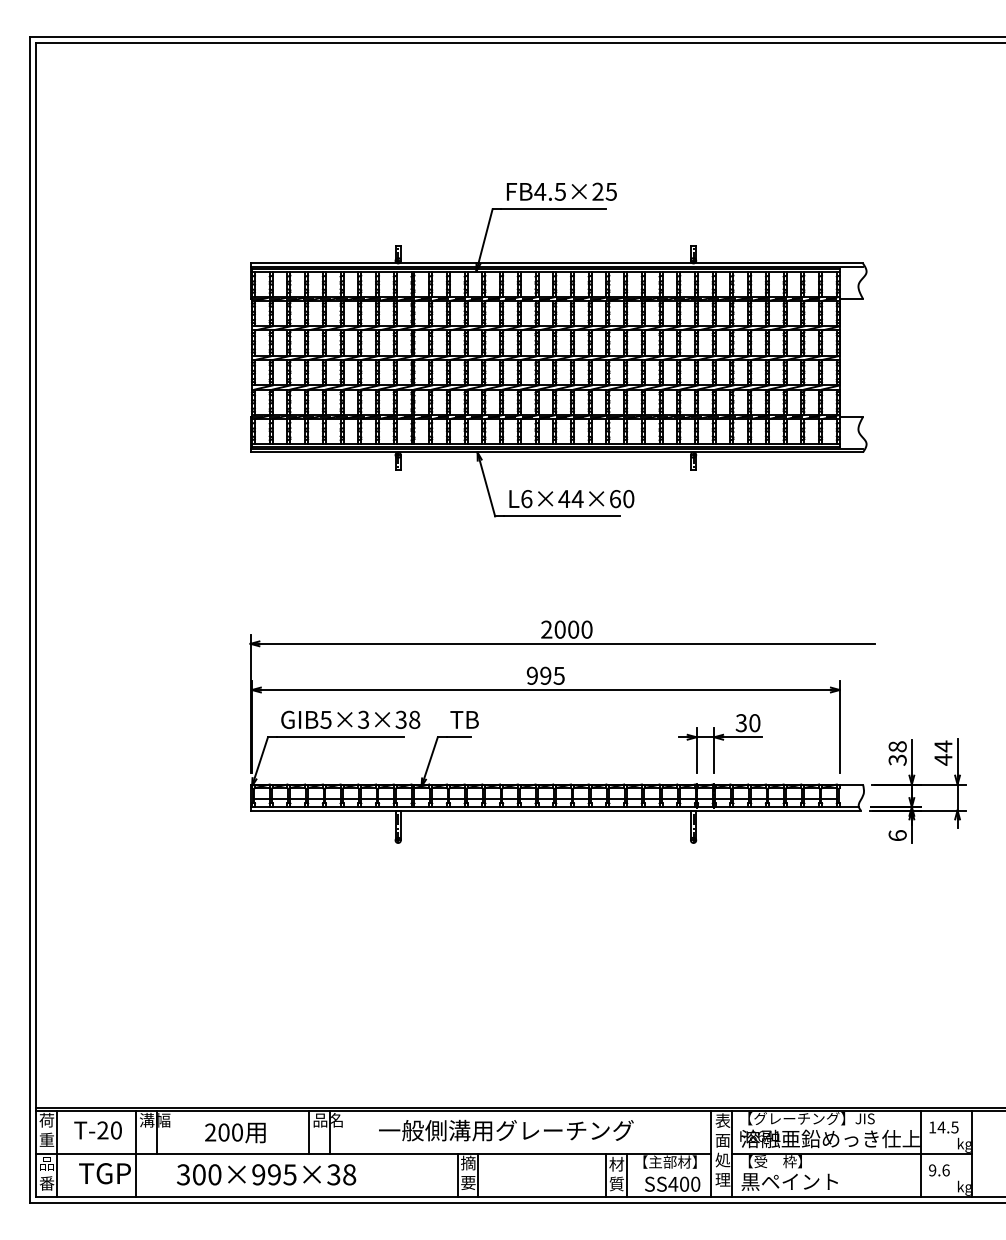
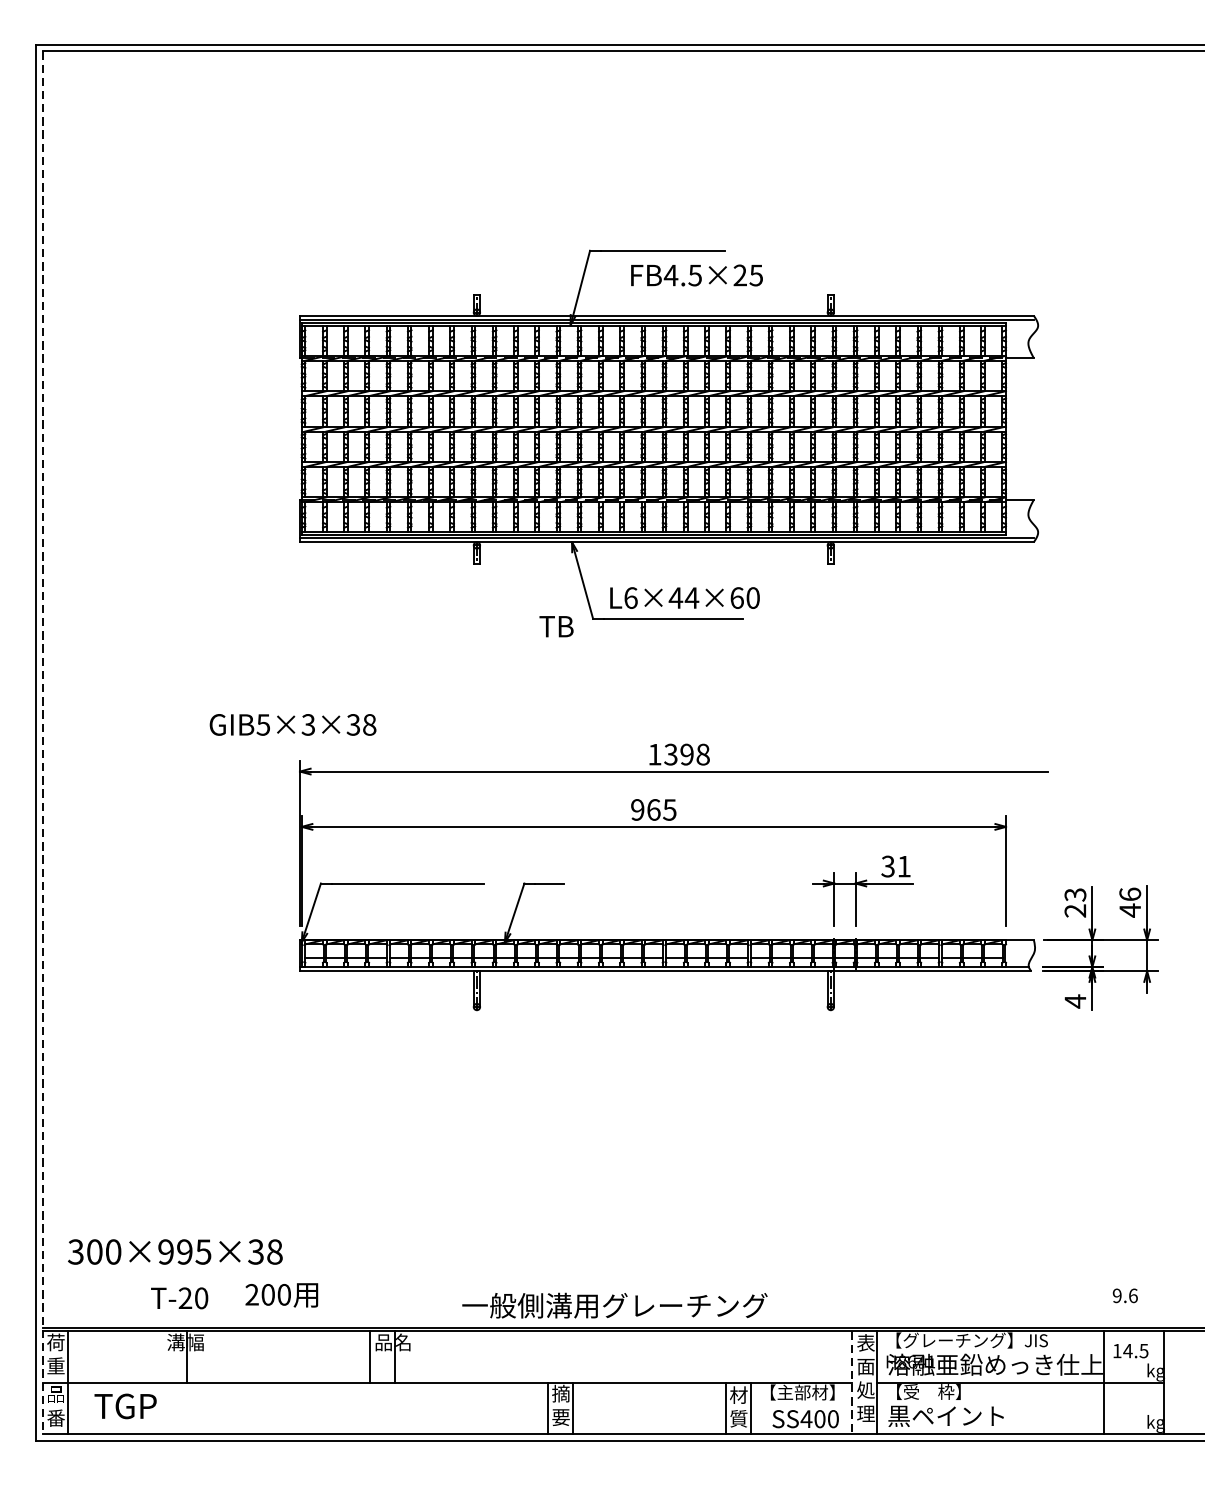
text: (561, 191) -> (696, 275), moved
line: (35, 620) -> (42, 743), solid -> dashed
text: (566, 629) -> (678, 754), 2000 -> 1398
text: (545, 675) -> (653, 809), 995 -> 965
text: (350, 719) -> (292, 724), moved
text: (464, 719) -> (556, 626), moved
text: (754, 723) -> (903, 867), 30 -> 31
text: (943, 746) -> (1130, 894), 44 -> 46
text: (897, 753) -> (1075, 902), 38 -> 23
text: (897, 835) -> (1075, 1001), 6 -> 4
text: (97, 1130) -> (178, 1298), moved
text: (506, 1130) -> (615, 1305), moved
text: (235, 1132) -> (281, 1294), moved
line: (135, 1153) -> (162, 1382), removed
line: (711, 1153) -> (852, 1382), solid -> dashed
text: (939, 1170) -> (1125, 1295), moved
text: (266, 1174) -> (175, 1251), moved

